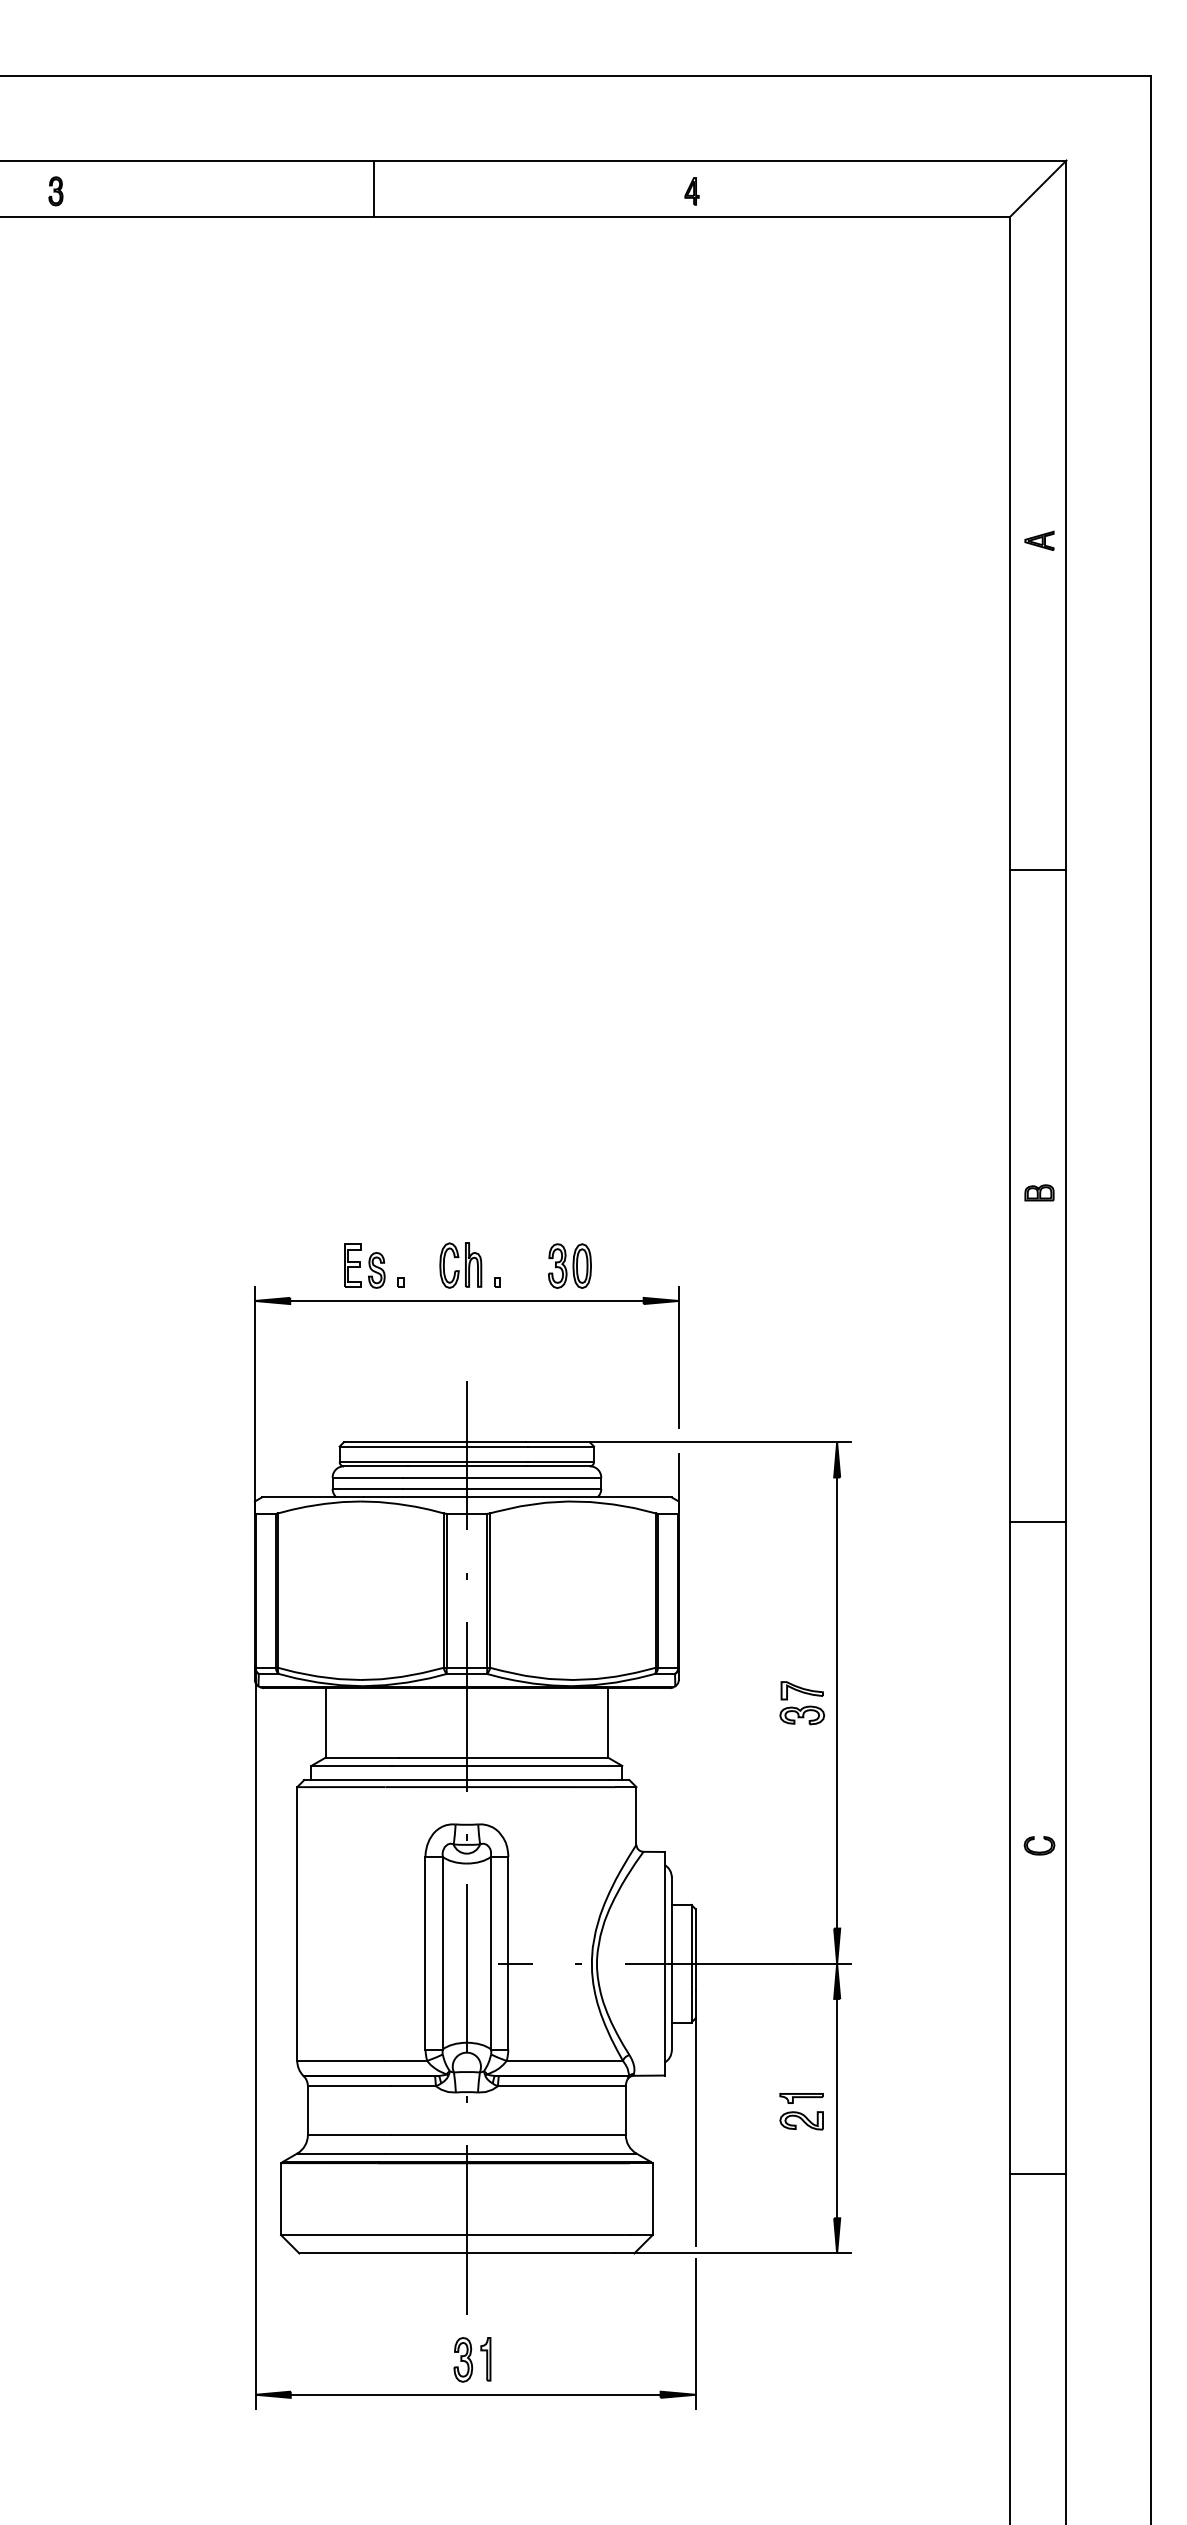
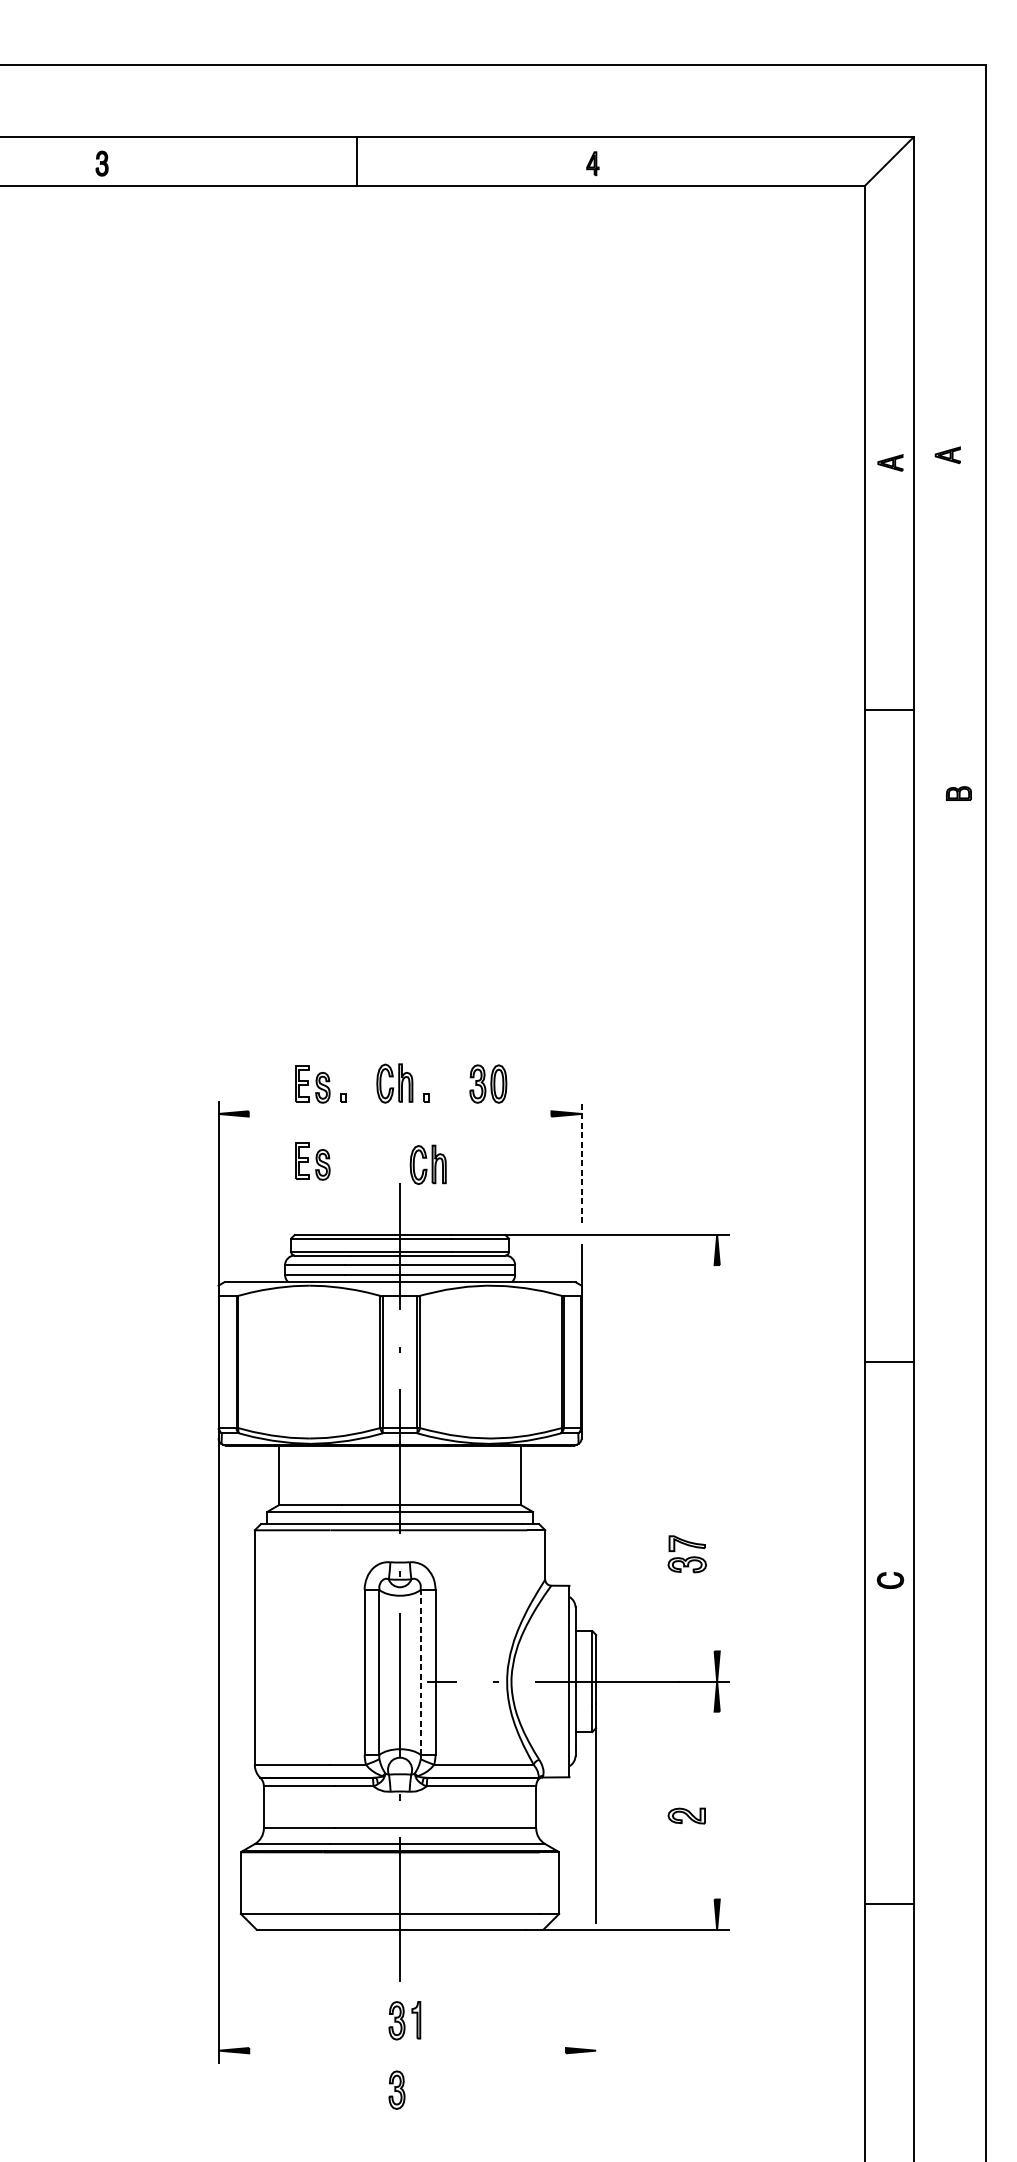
line: (374, 188) -> (356, 161), moved
part: (55, 191) -> (101, 163), moved
part: (1106, 531) -> (947, 454), added
line: (1037, 869) -> (888, 710), moved
part: (1039, 1192) -> (958, 793), moved
line: (466, 1300) -> (399, 1113), removed
part: (364, 1355) -> (312, 1160), added
line: (678, 1357) -> (581, 1162), solid -> dashed
part: (499, 1360) -> (427, 1164), added
line: (1037, 1521) -> (888, 1361), moved
line: (837, 1702) -> (717, 1457), removed
part: (802, 1703) -> (687, 1554), moved
line: (491, 1952) -> (421, 1671), solid -> dashed
part: (801, 2098) -> (686, 1796), removed
line: (837, 2108) -> (717, 1805), removed
line: (1037, 2174) -> (888, 1904), moved
line: (695, 2333) -> (595, 1998), removed
line: (475, 2394) -> (407, 2050), removed
part: (463, 2440) -> (397, 2089), added

